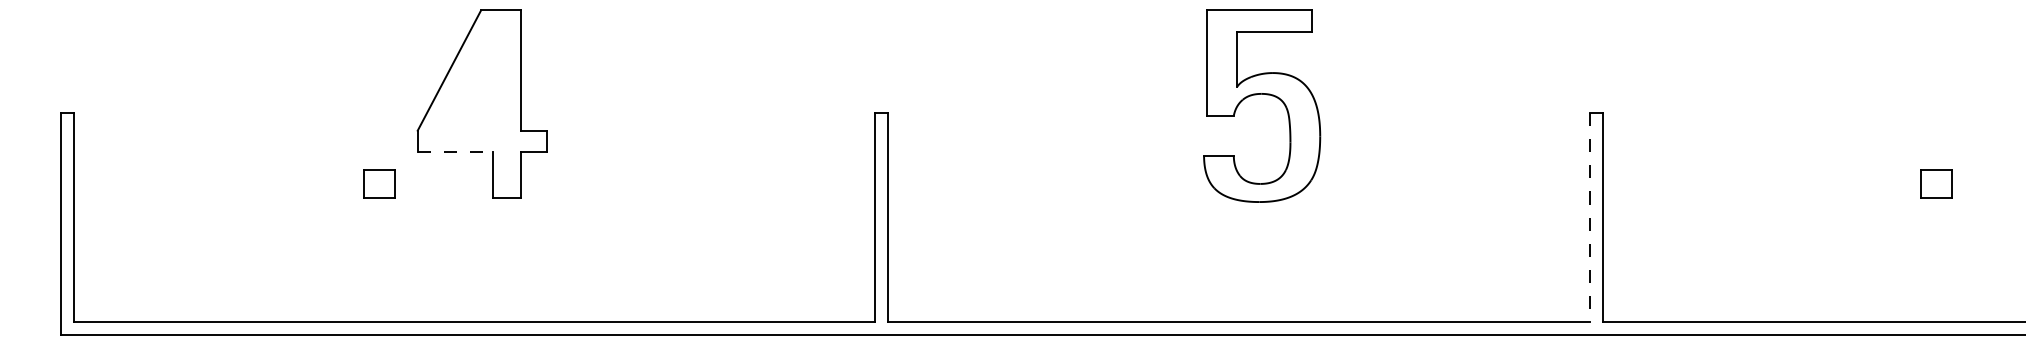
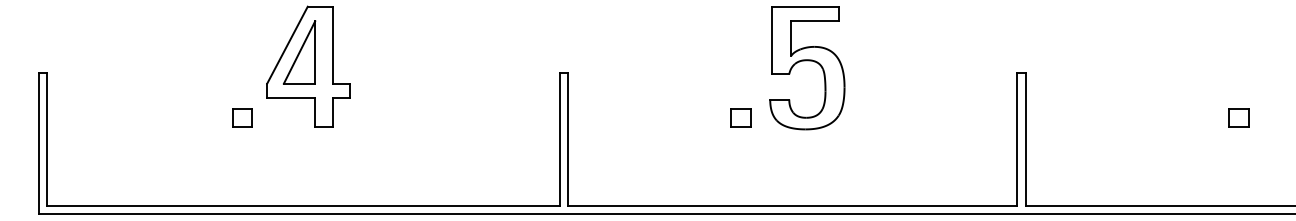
part: (468, 81) -> (299, 52), added
line: (455, 152) -> (291, 97), dashed -> solid
part: (1157, 183) -> (740, 117), added
line: (1590, 217) -> (1017, 139), dashed -> solid

